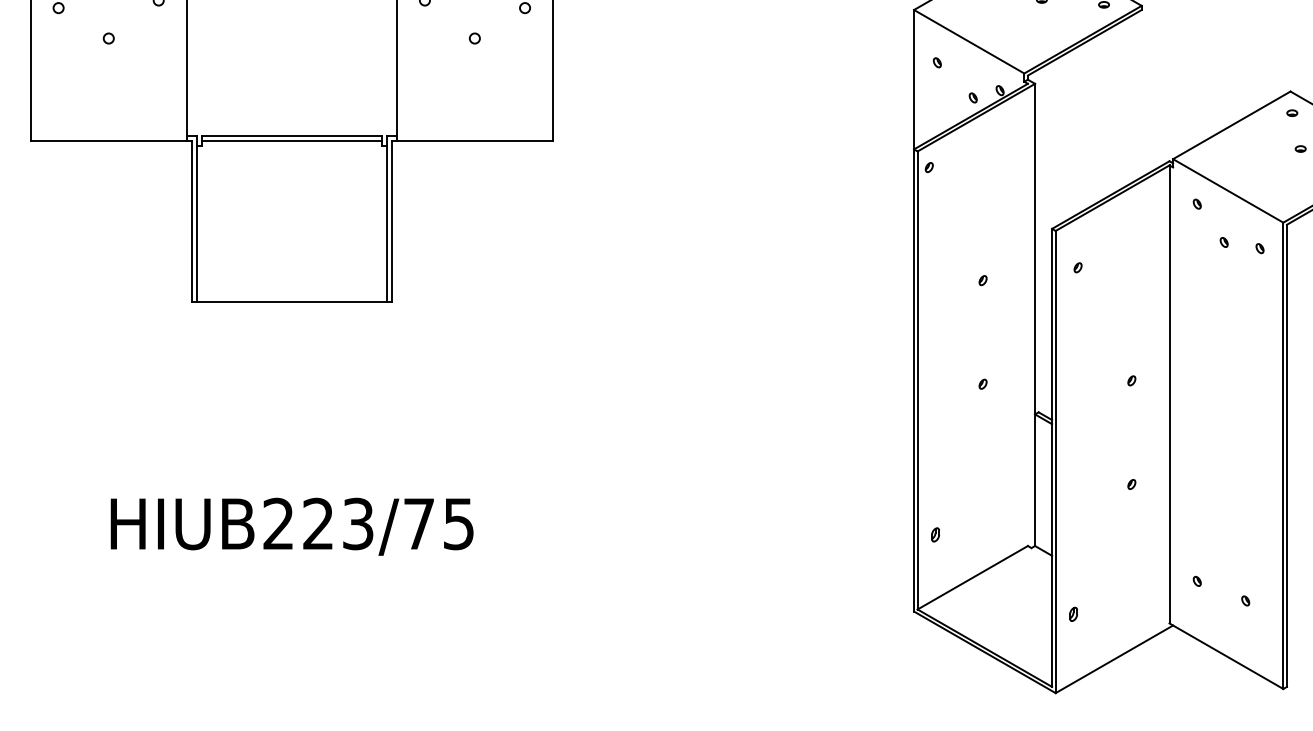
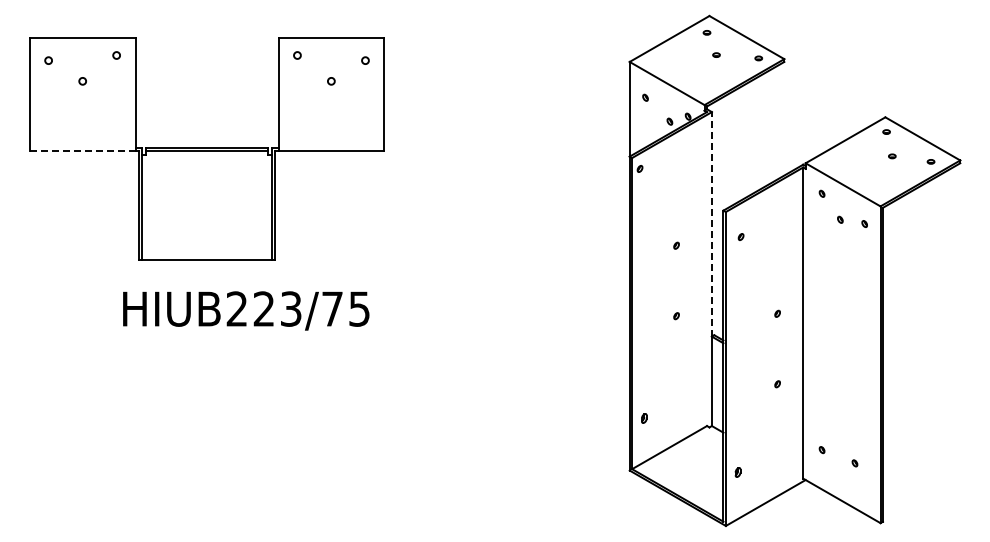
line: (108, 141) -> (82, 151), solid -> dashed
line: (1034, 247) -> (711, 223), solid -> dashed
text: (292, 526) -> (246, 310), moved

